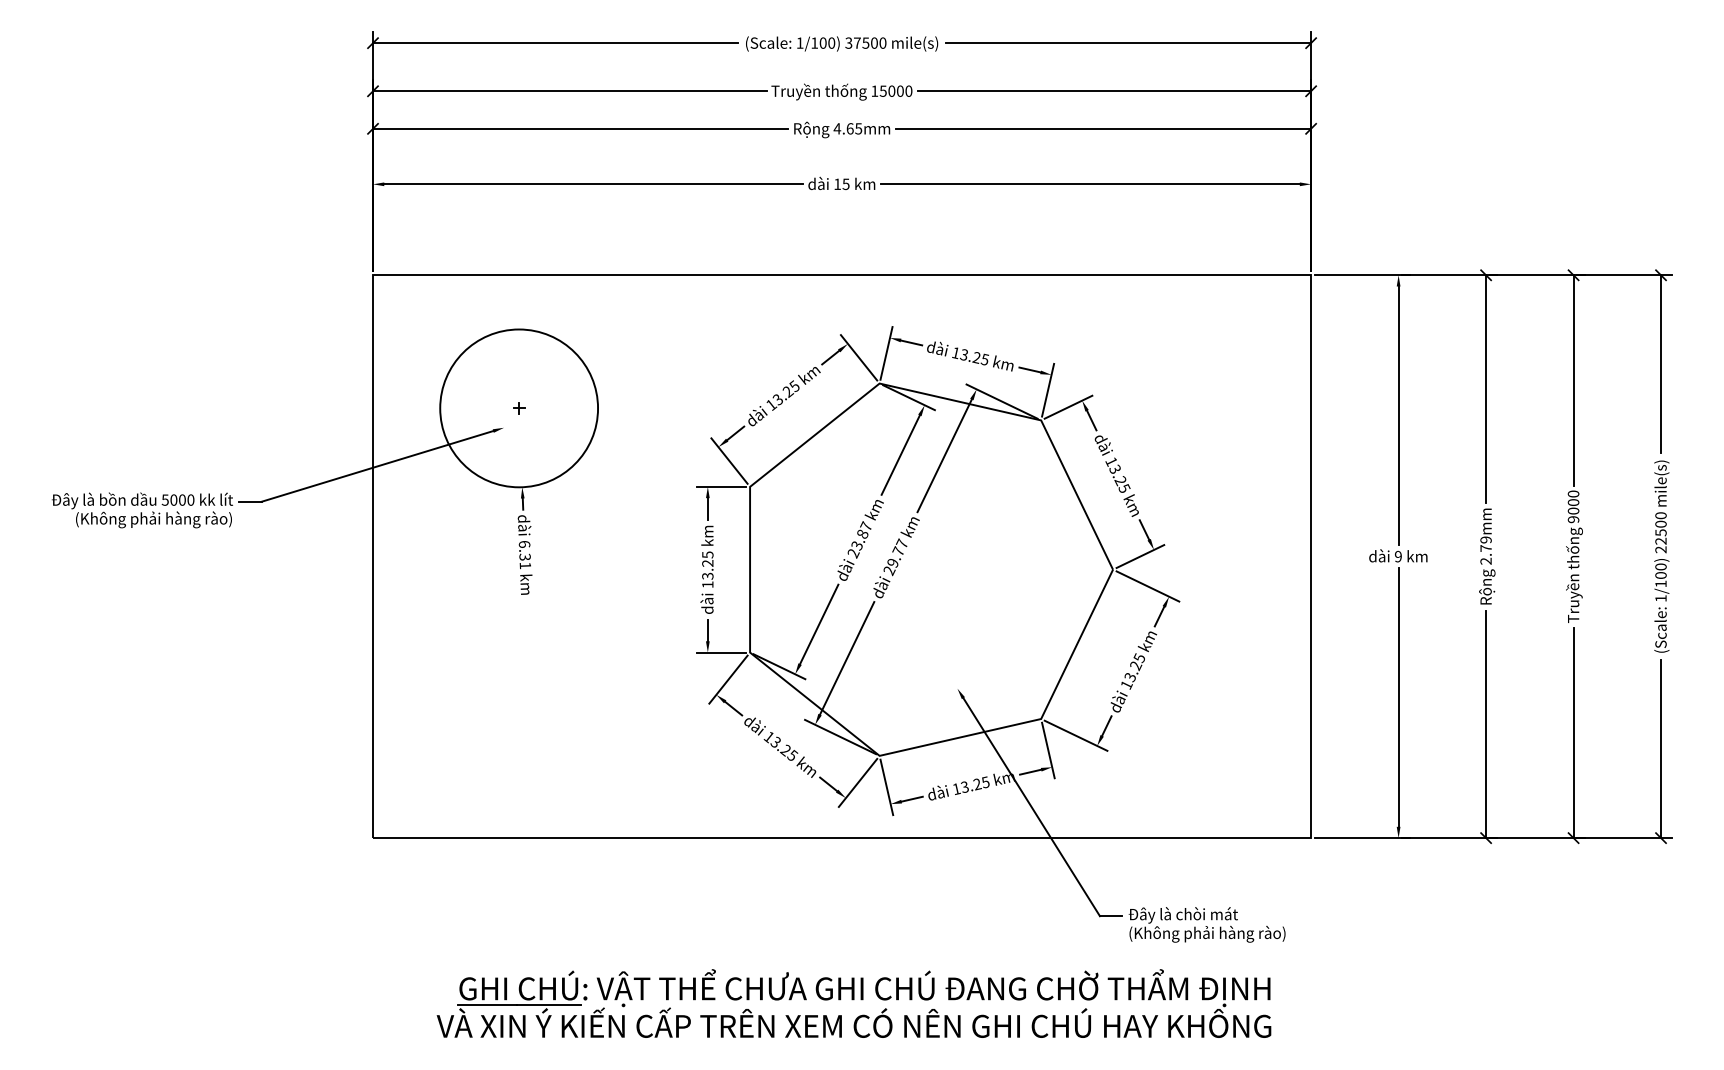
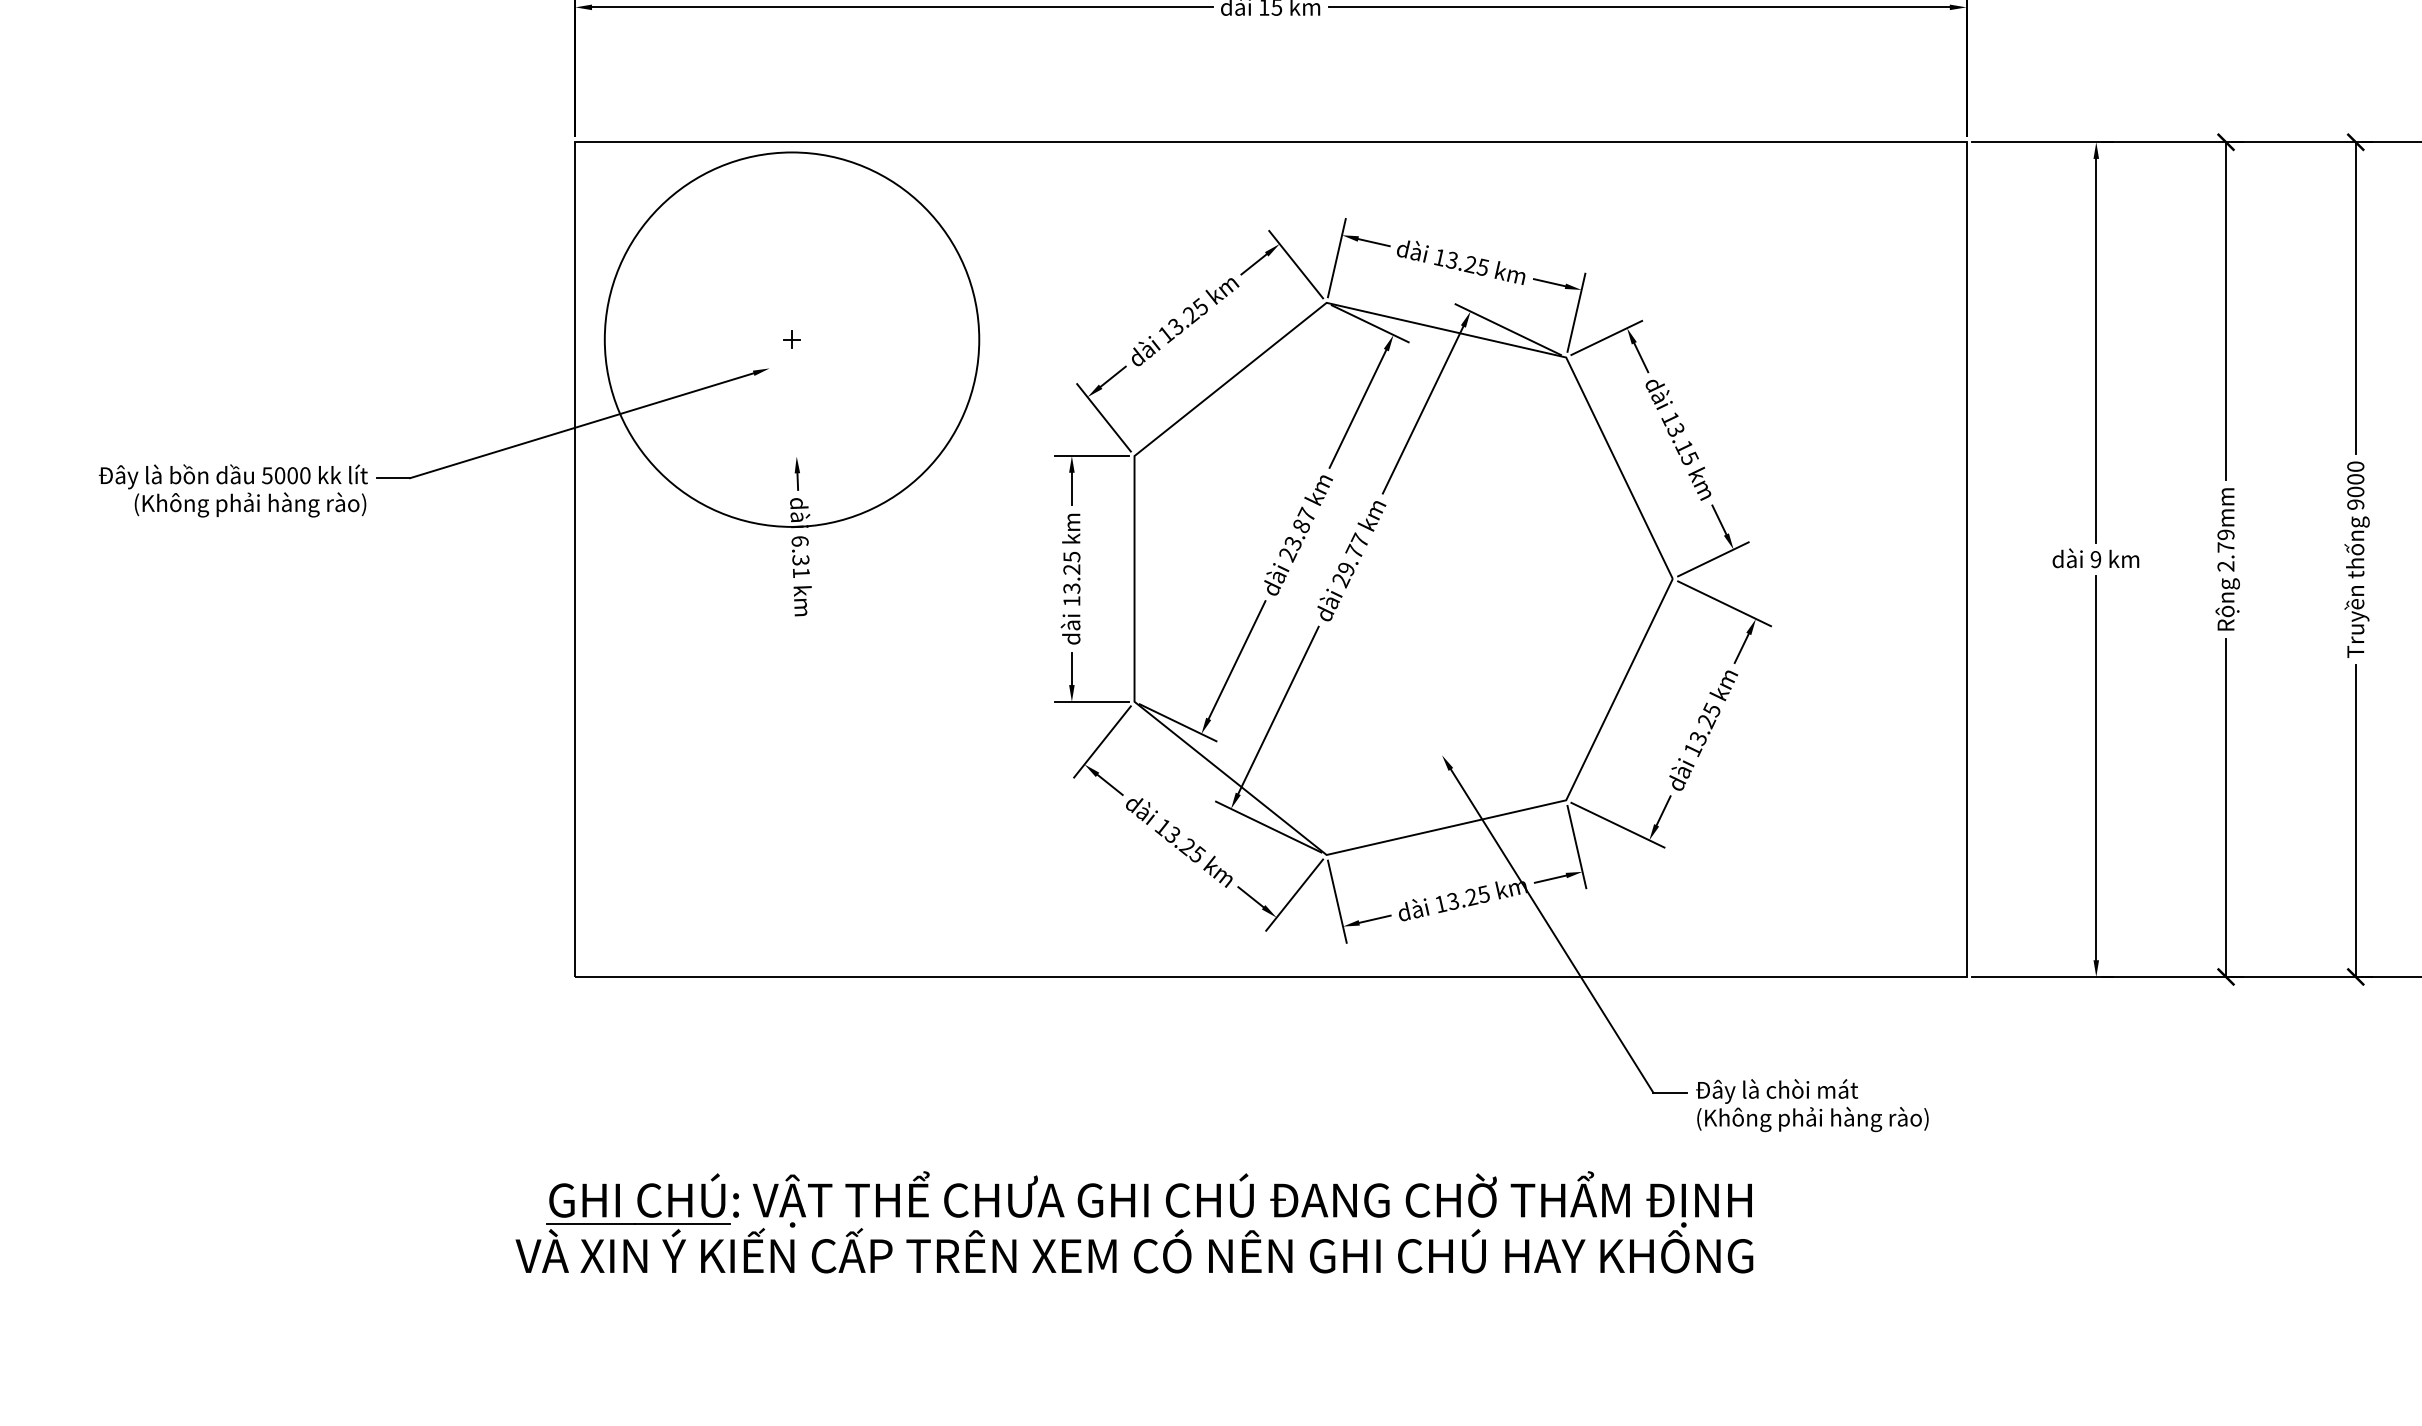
circle: (519, 408) -> (792, 339), size x1.6
text: (1120, 481) -> (1683, 448), 13.25 -> 13.15
part: (853, 1003) -> (1133, 1222), moved

